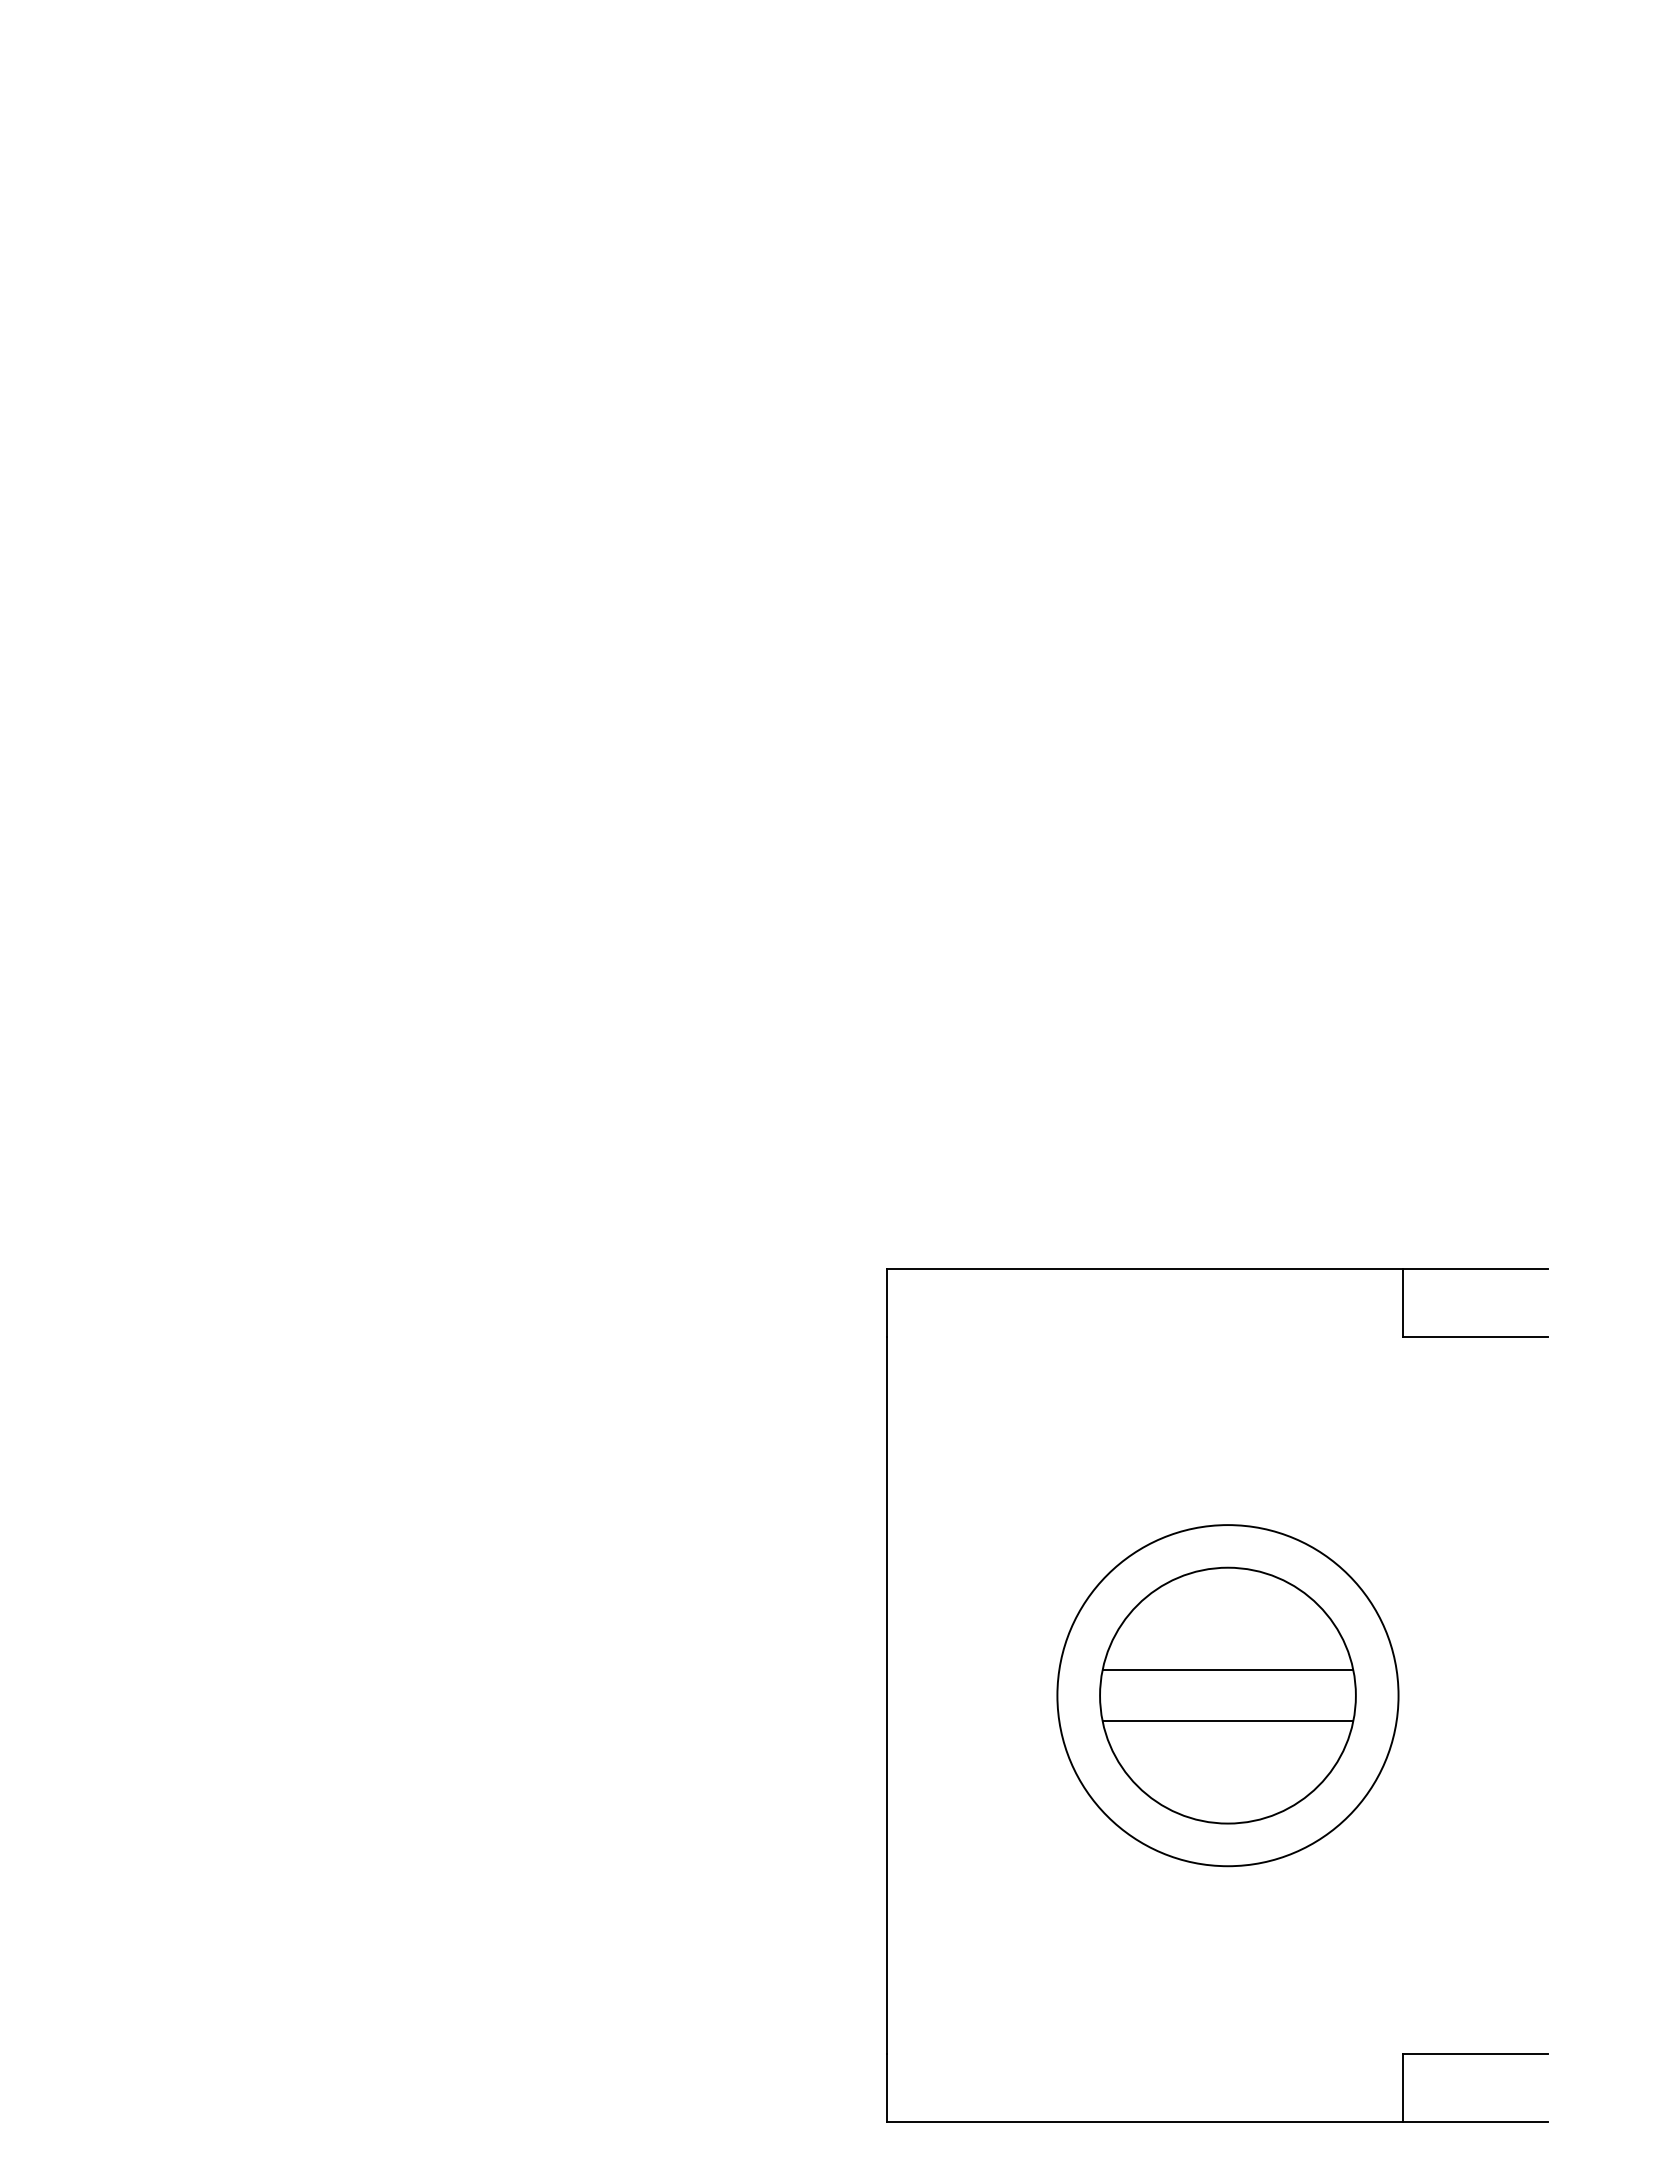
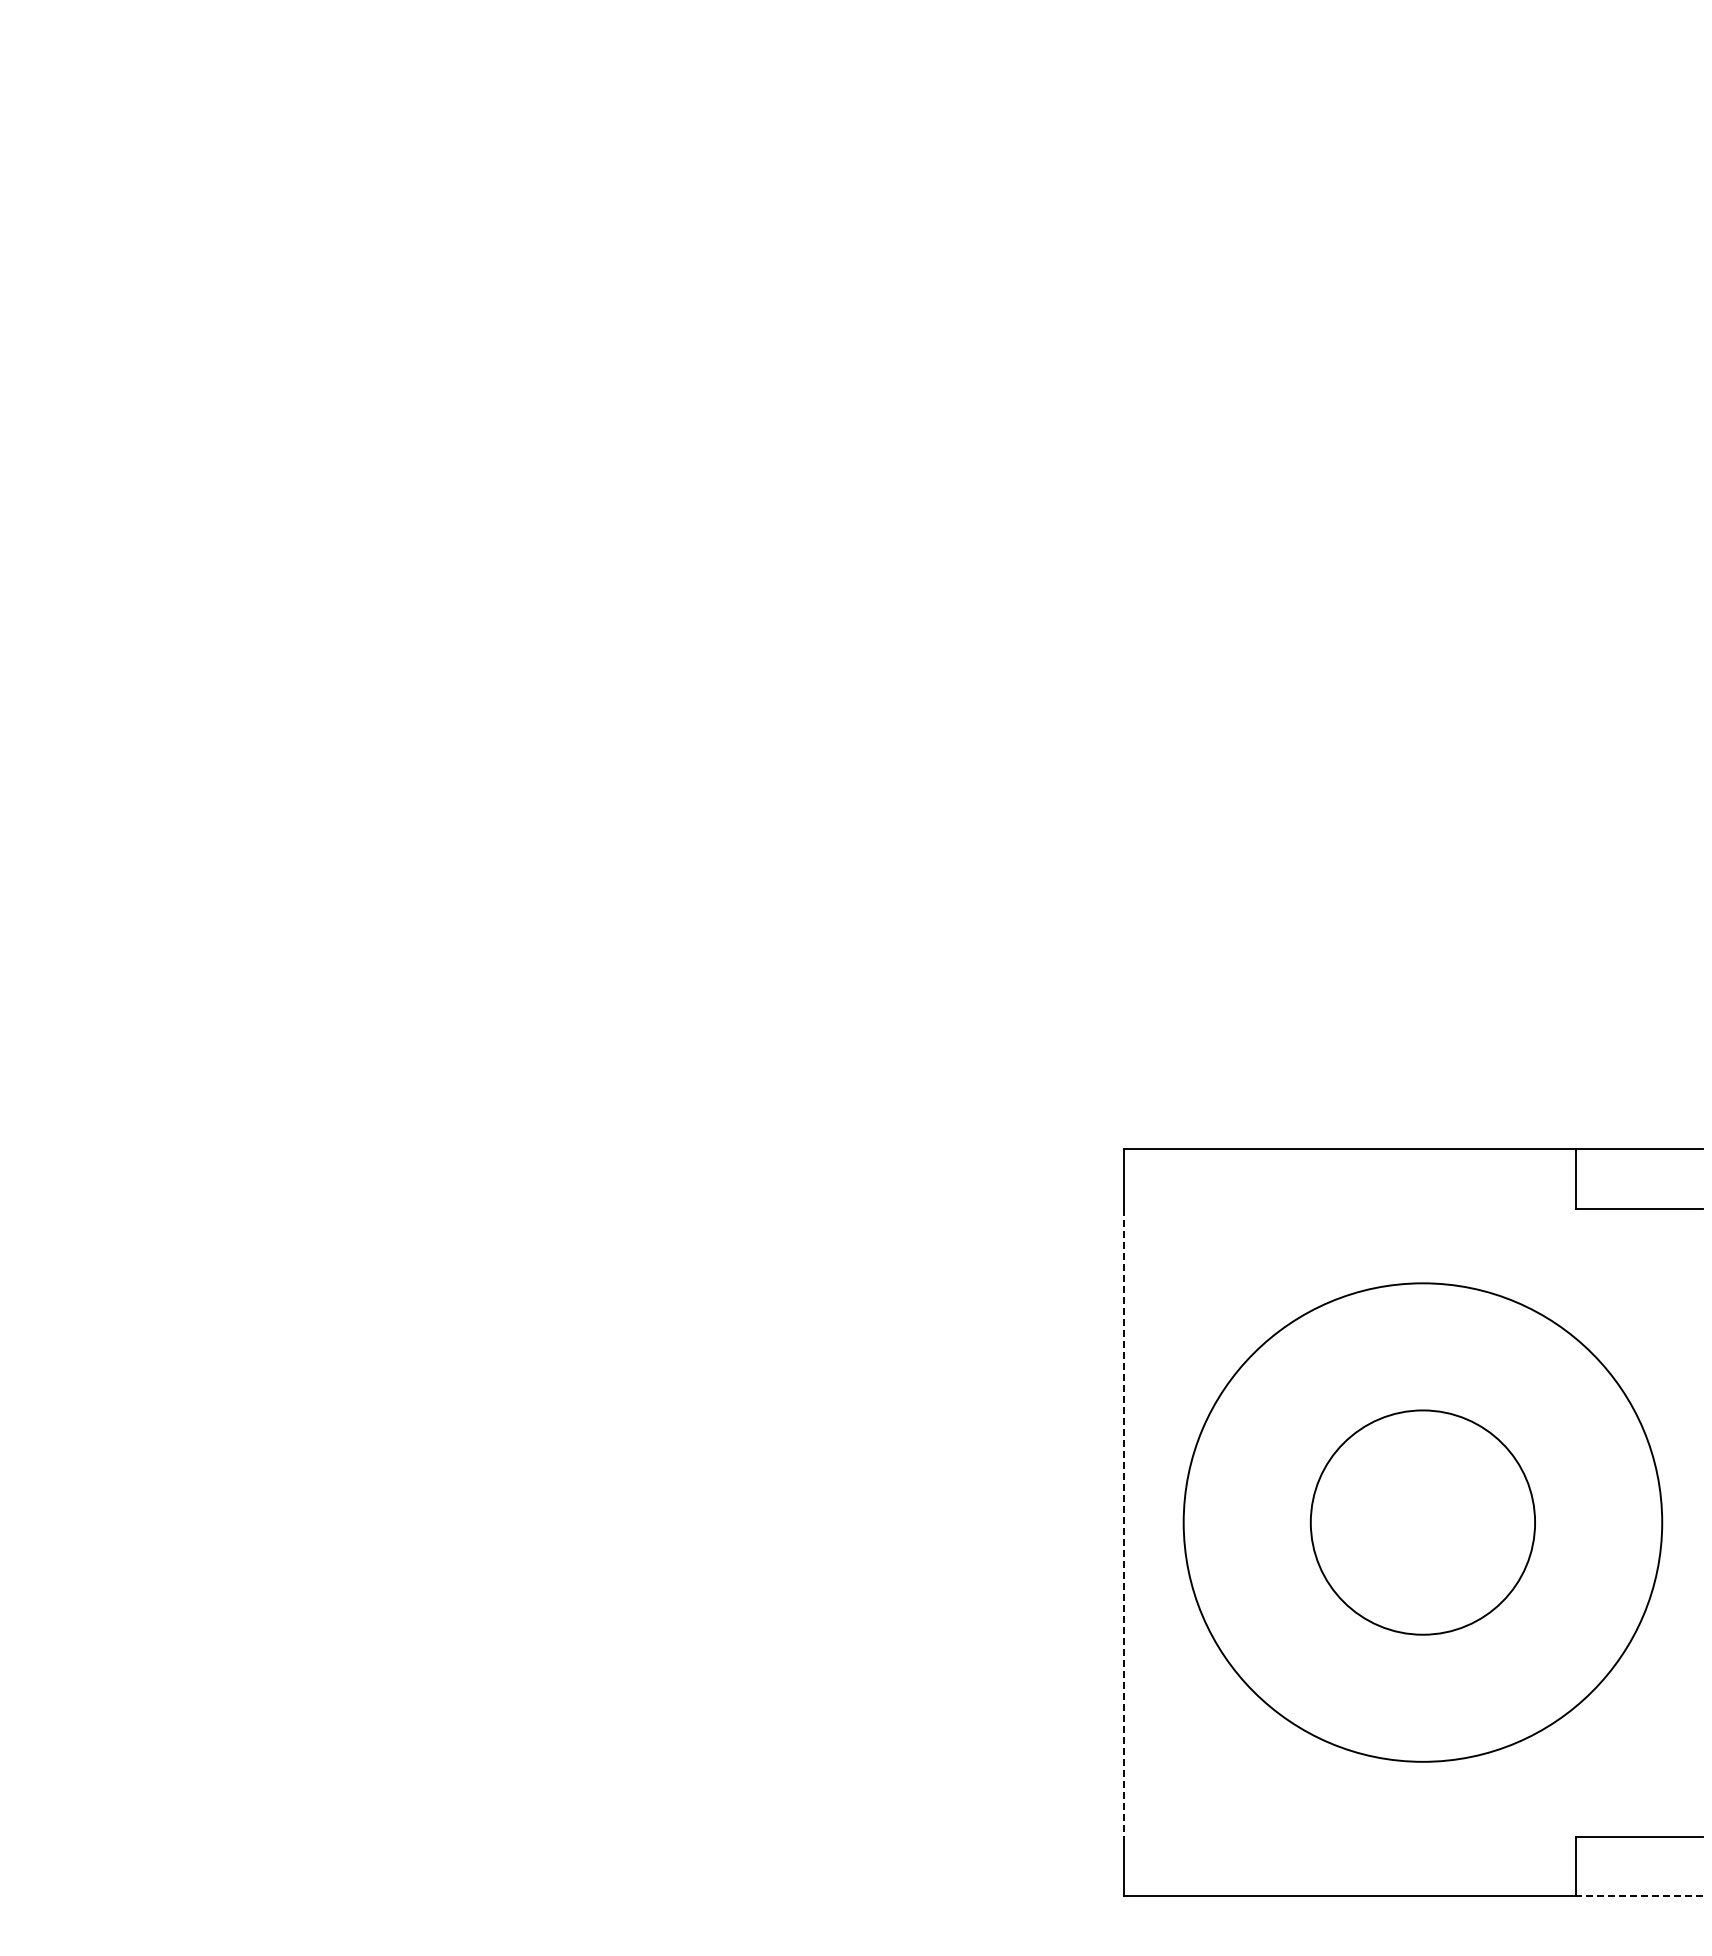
line: (1227, 1670) -> (1422, 1500), removed
circle: (1227, 1695) -> (1422, 1522), size x1.6
line: (886, 1696) -> (1123, 1523), solid -> dashed
line: (1227, 1721) -> (1422, 1545), removed
line: (1474, 2122) -> (1639, 1896), solid -> dashed

